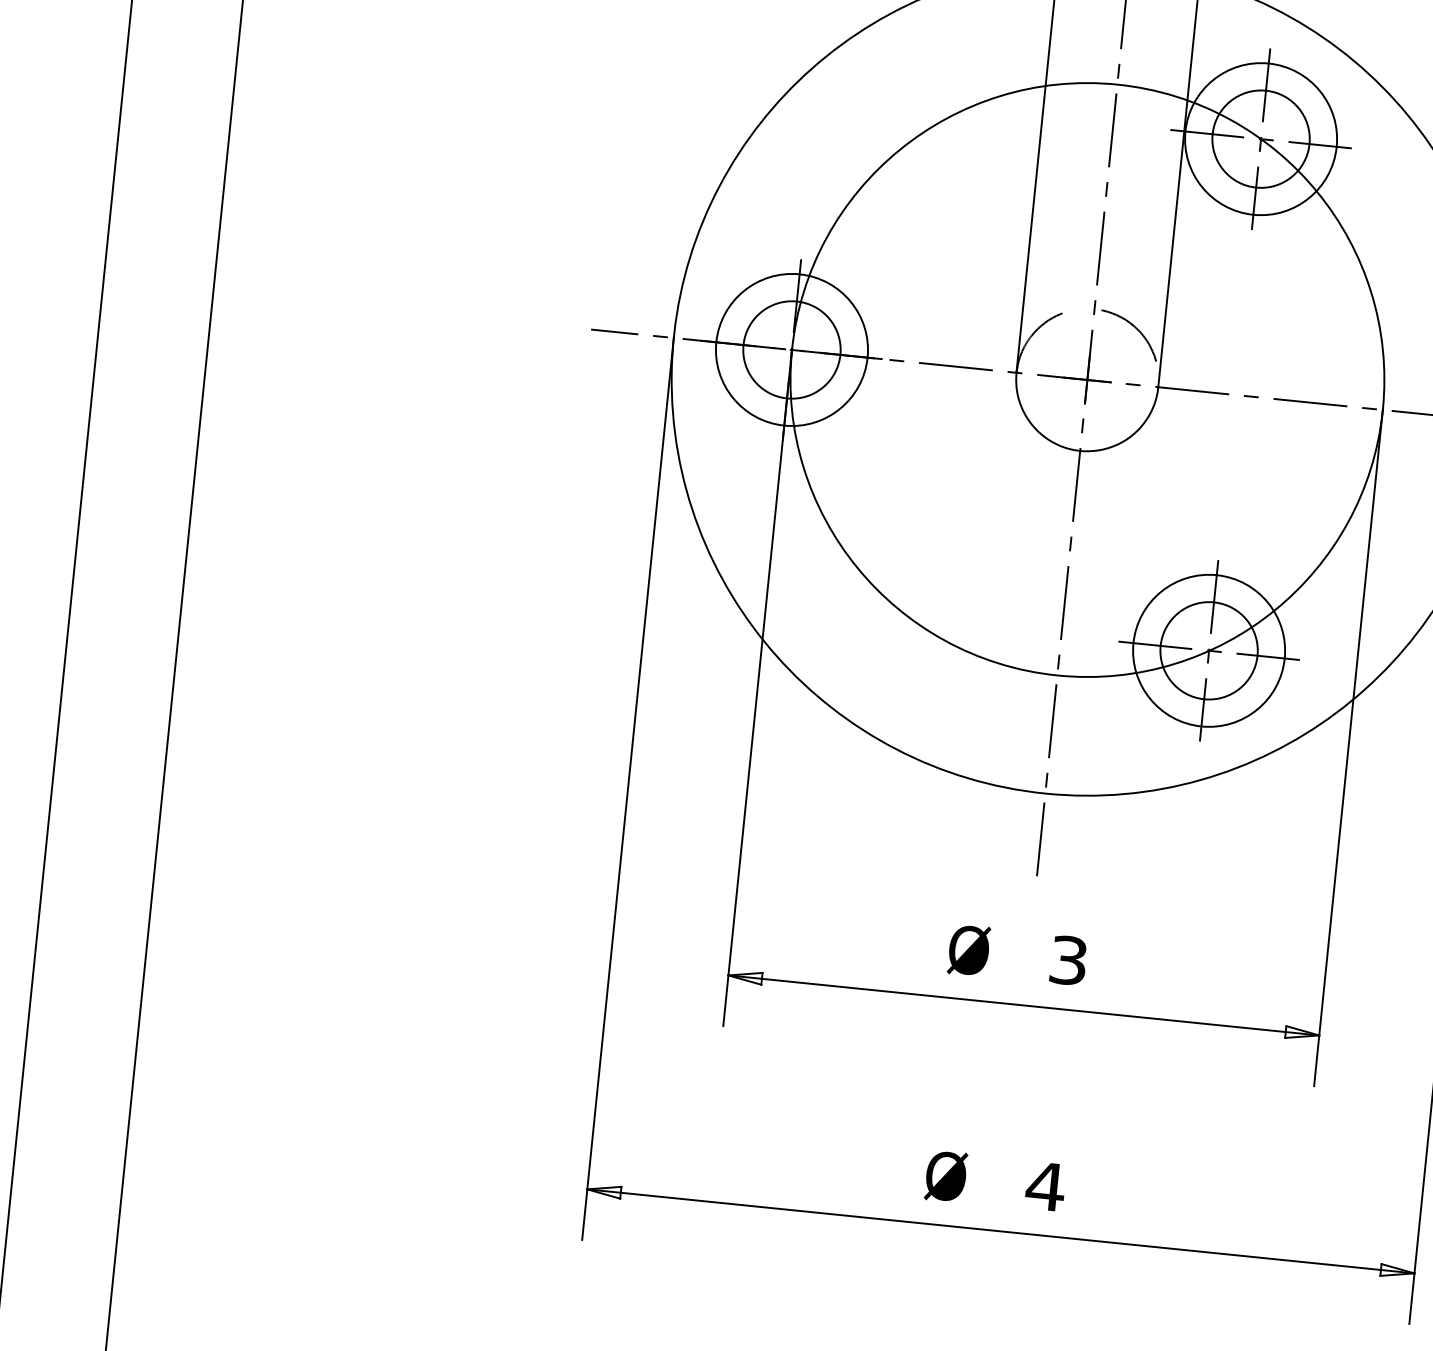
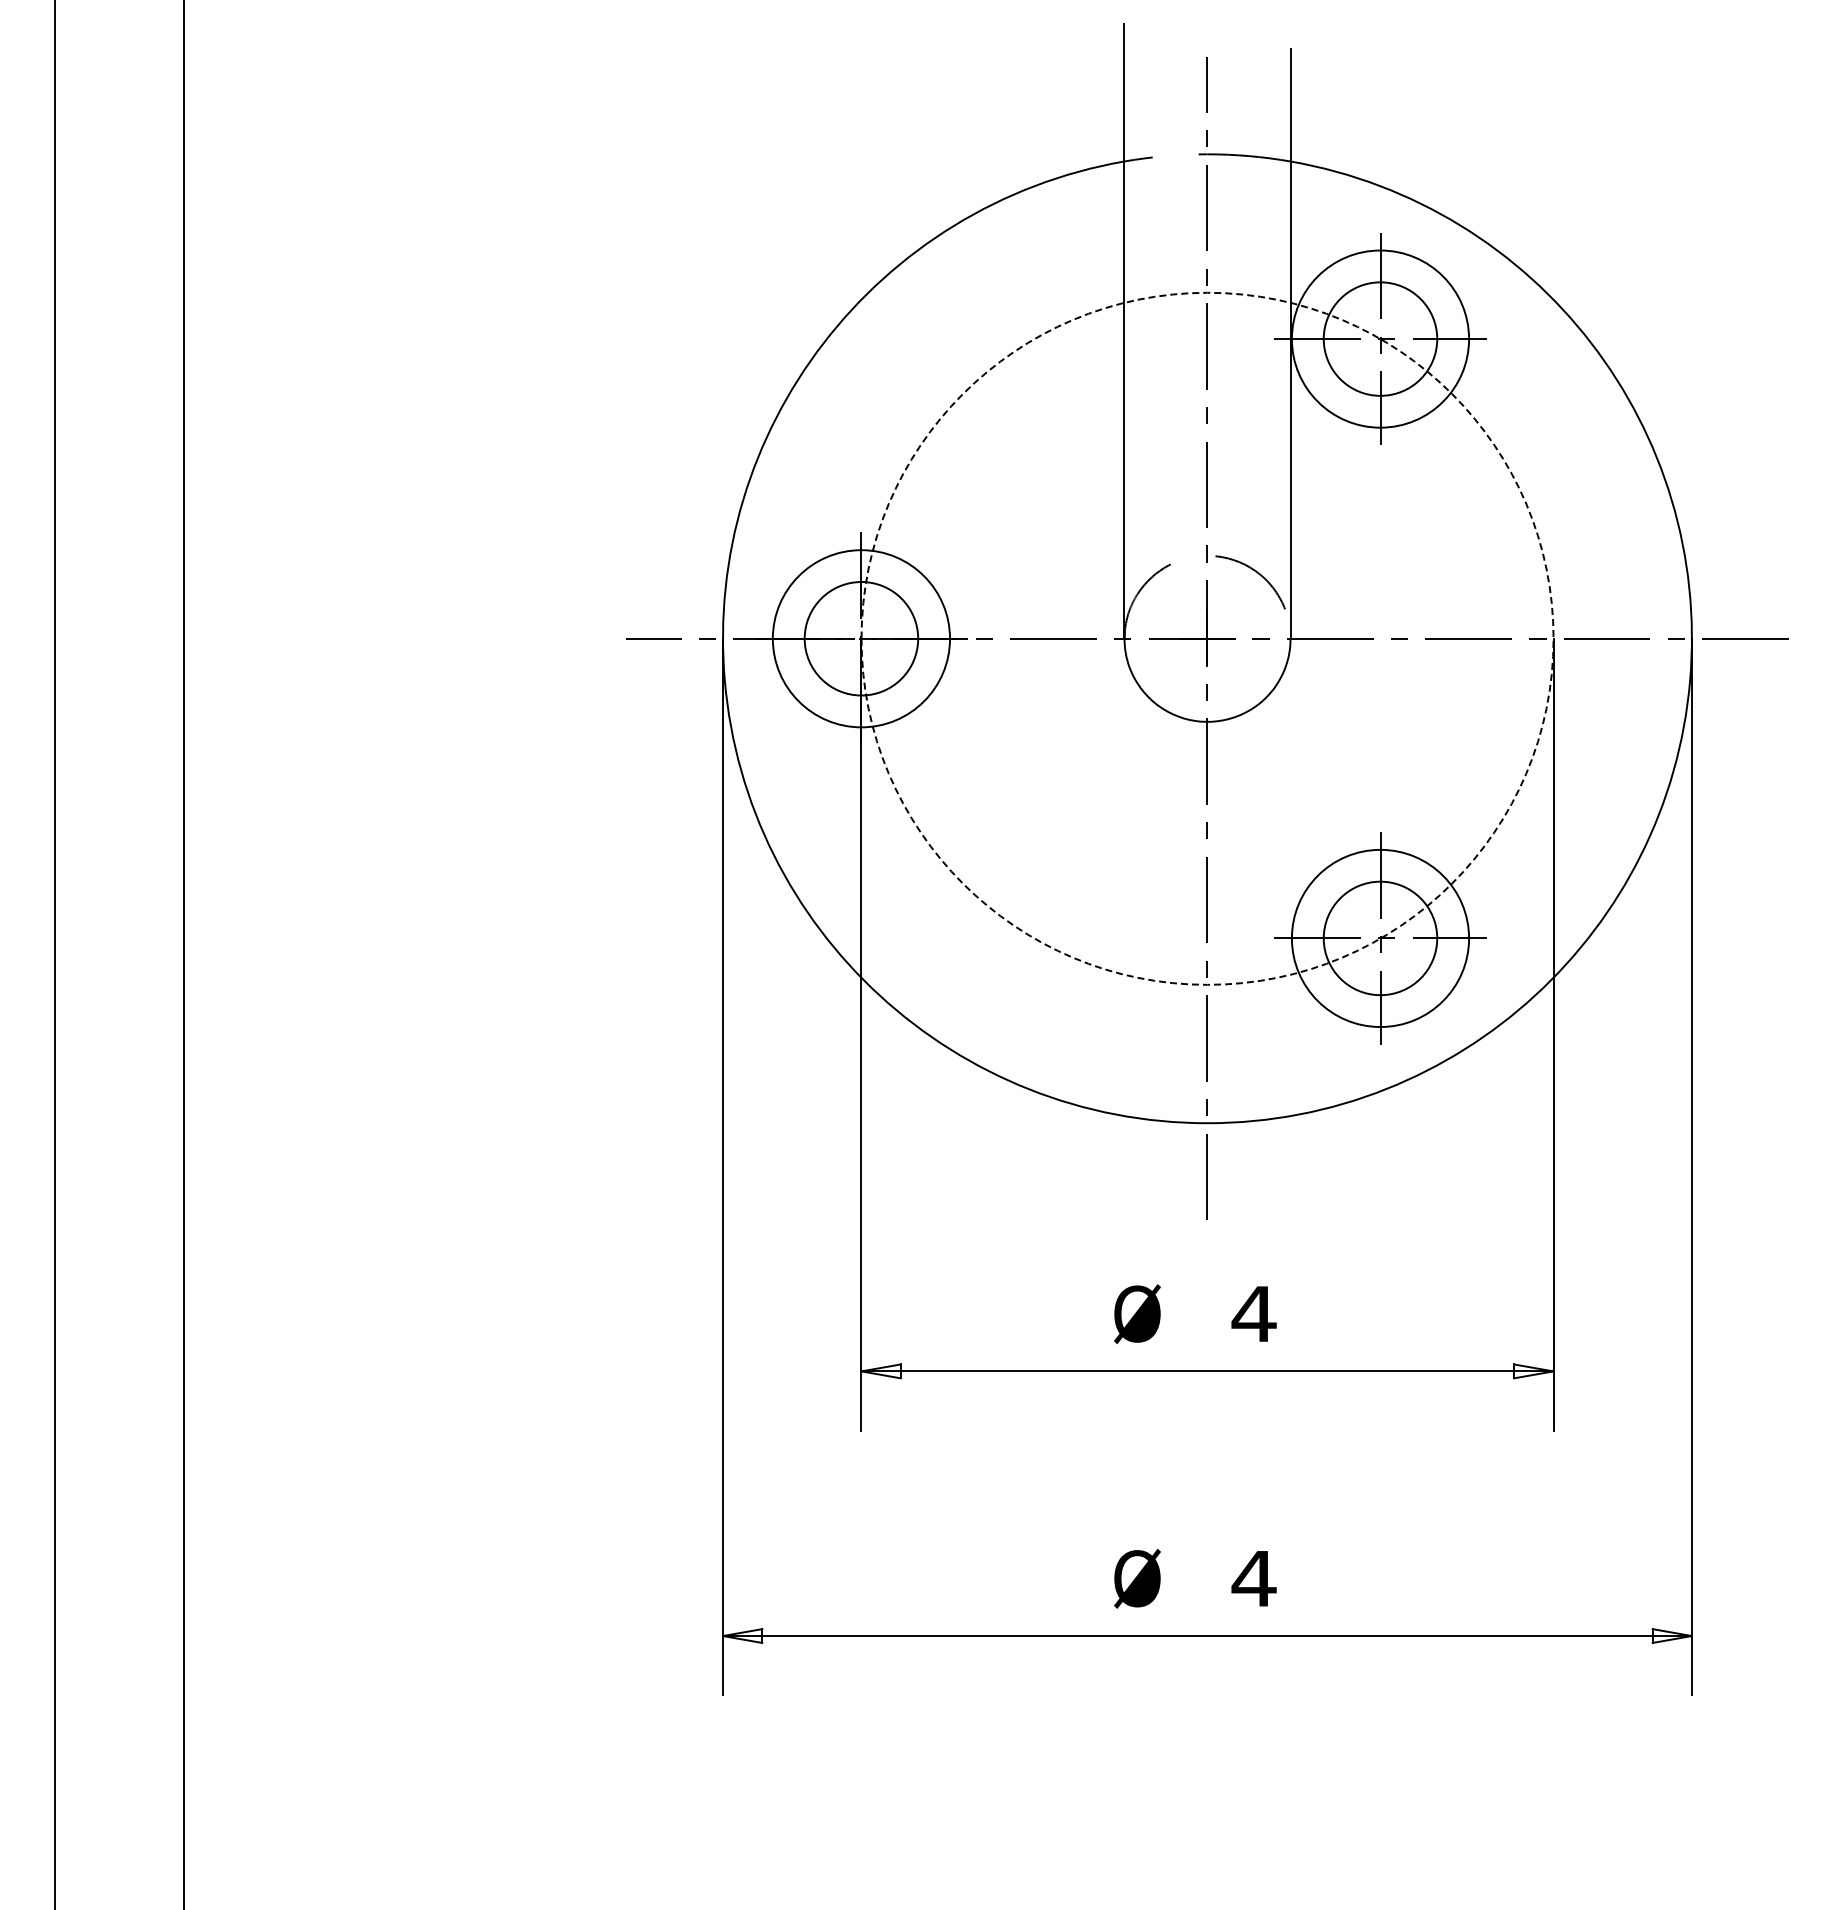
circle: (1087, 379) -> (1207, 638), solid -> dashed
text: (1068, 960) -> (1253, 1313), 3 -> 4

